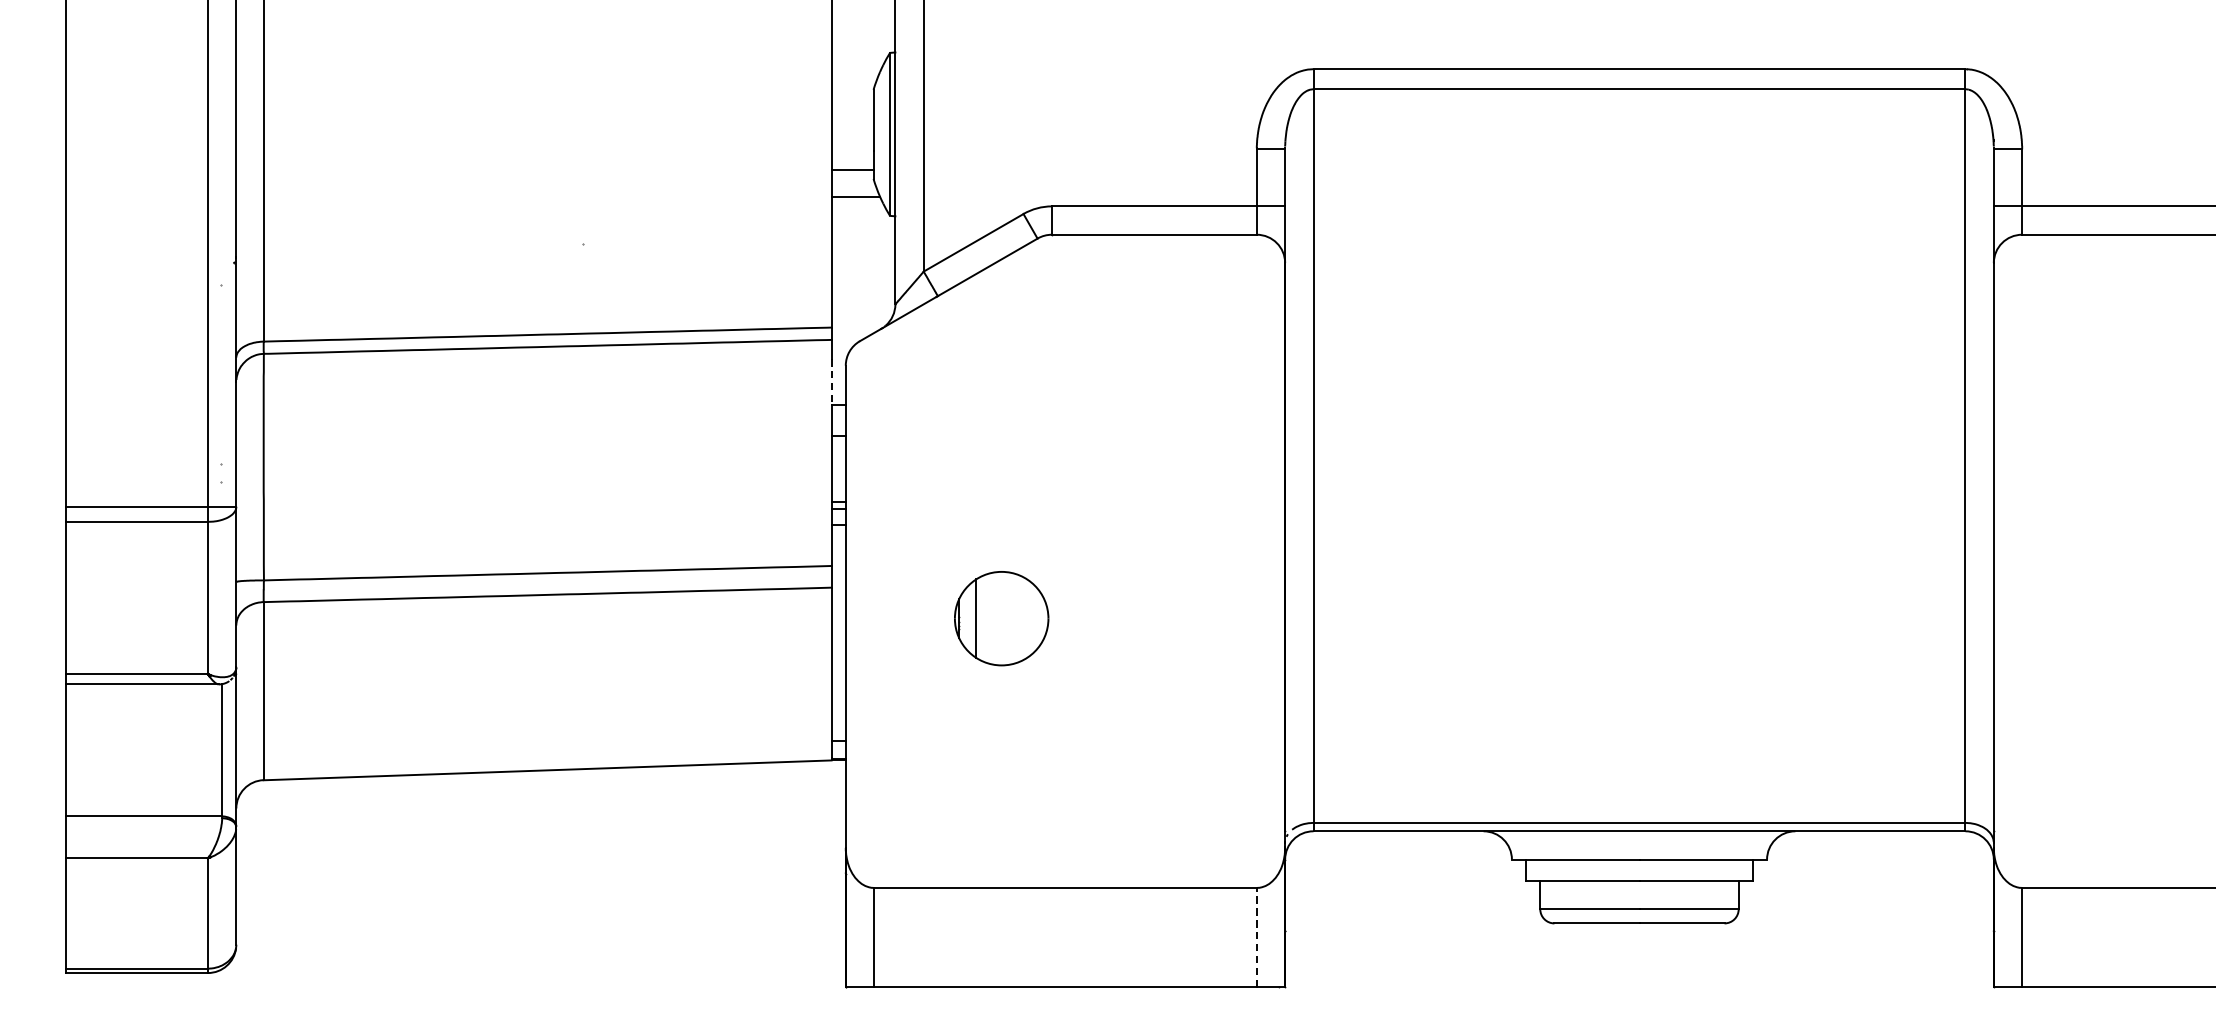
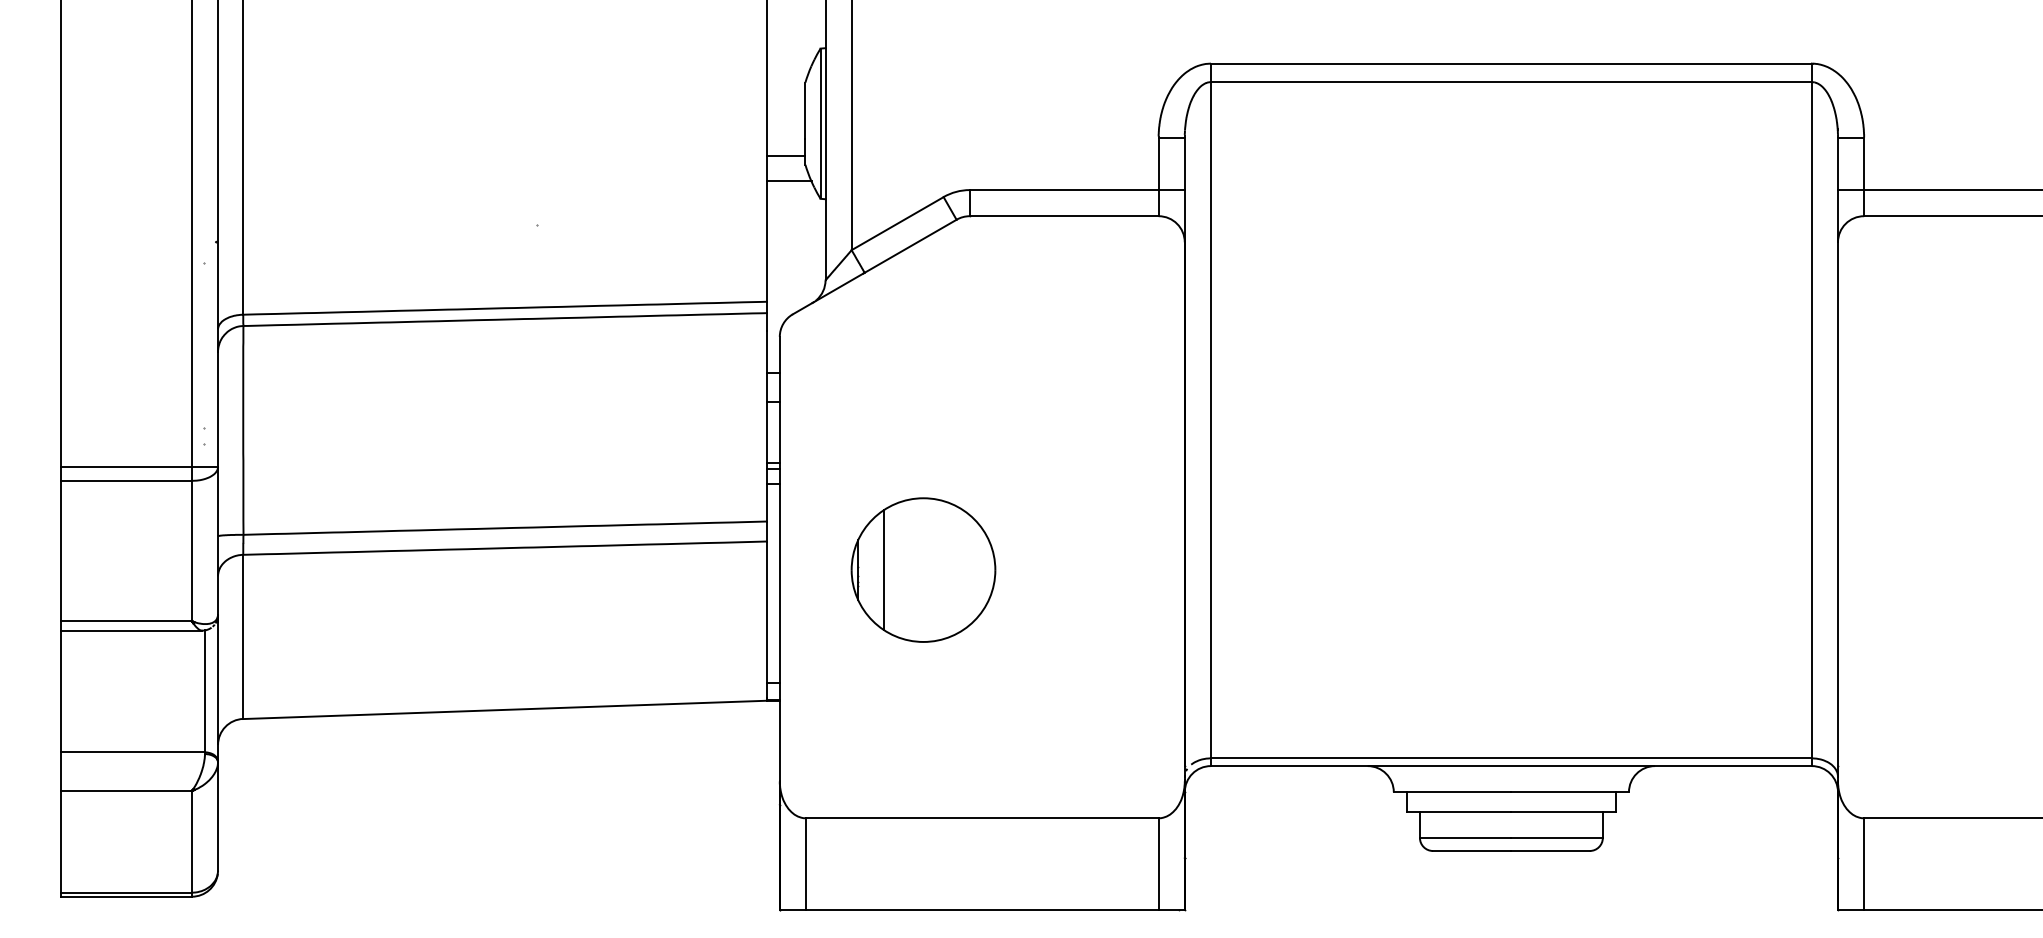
line: (831, 382) -> (766, 352), dashed -> solid
part: (1001, 618) -> (923, 569), size x1.67
line: (1256, 938) -> (1158, 864), dashed -> solid

